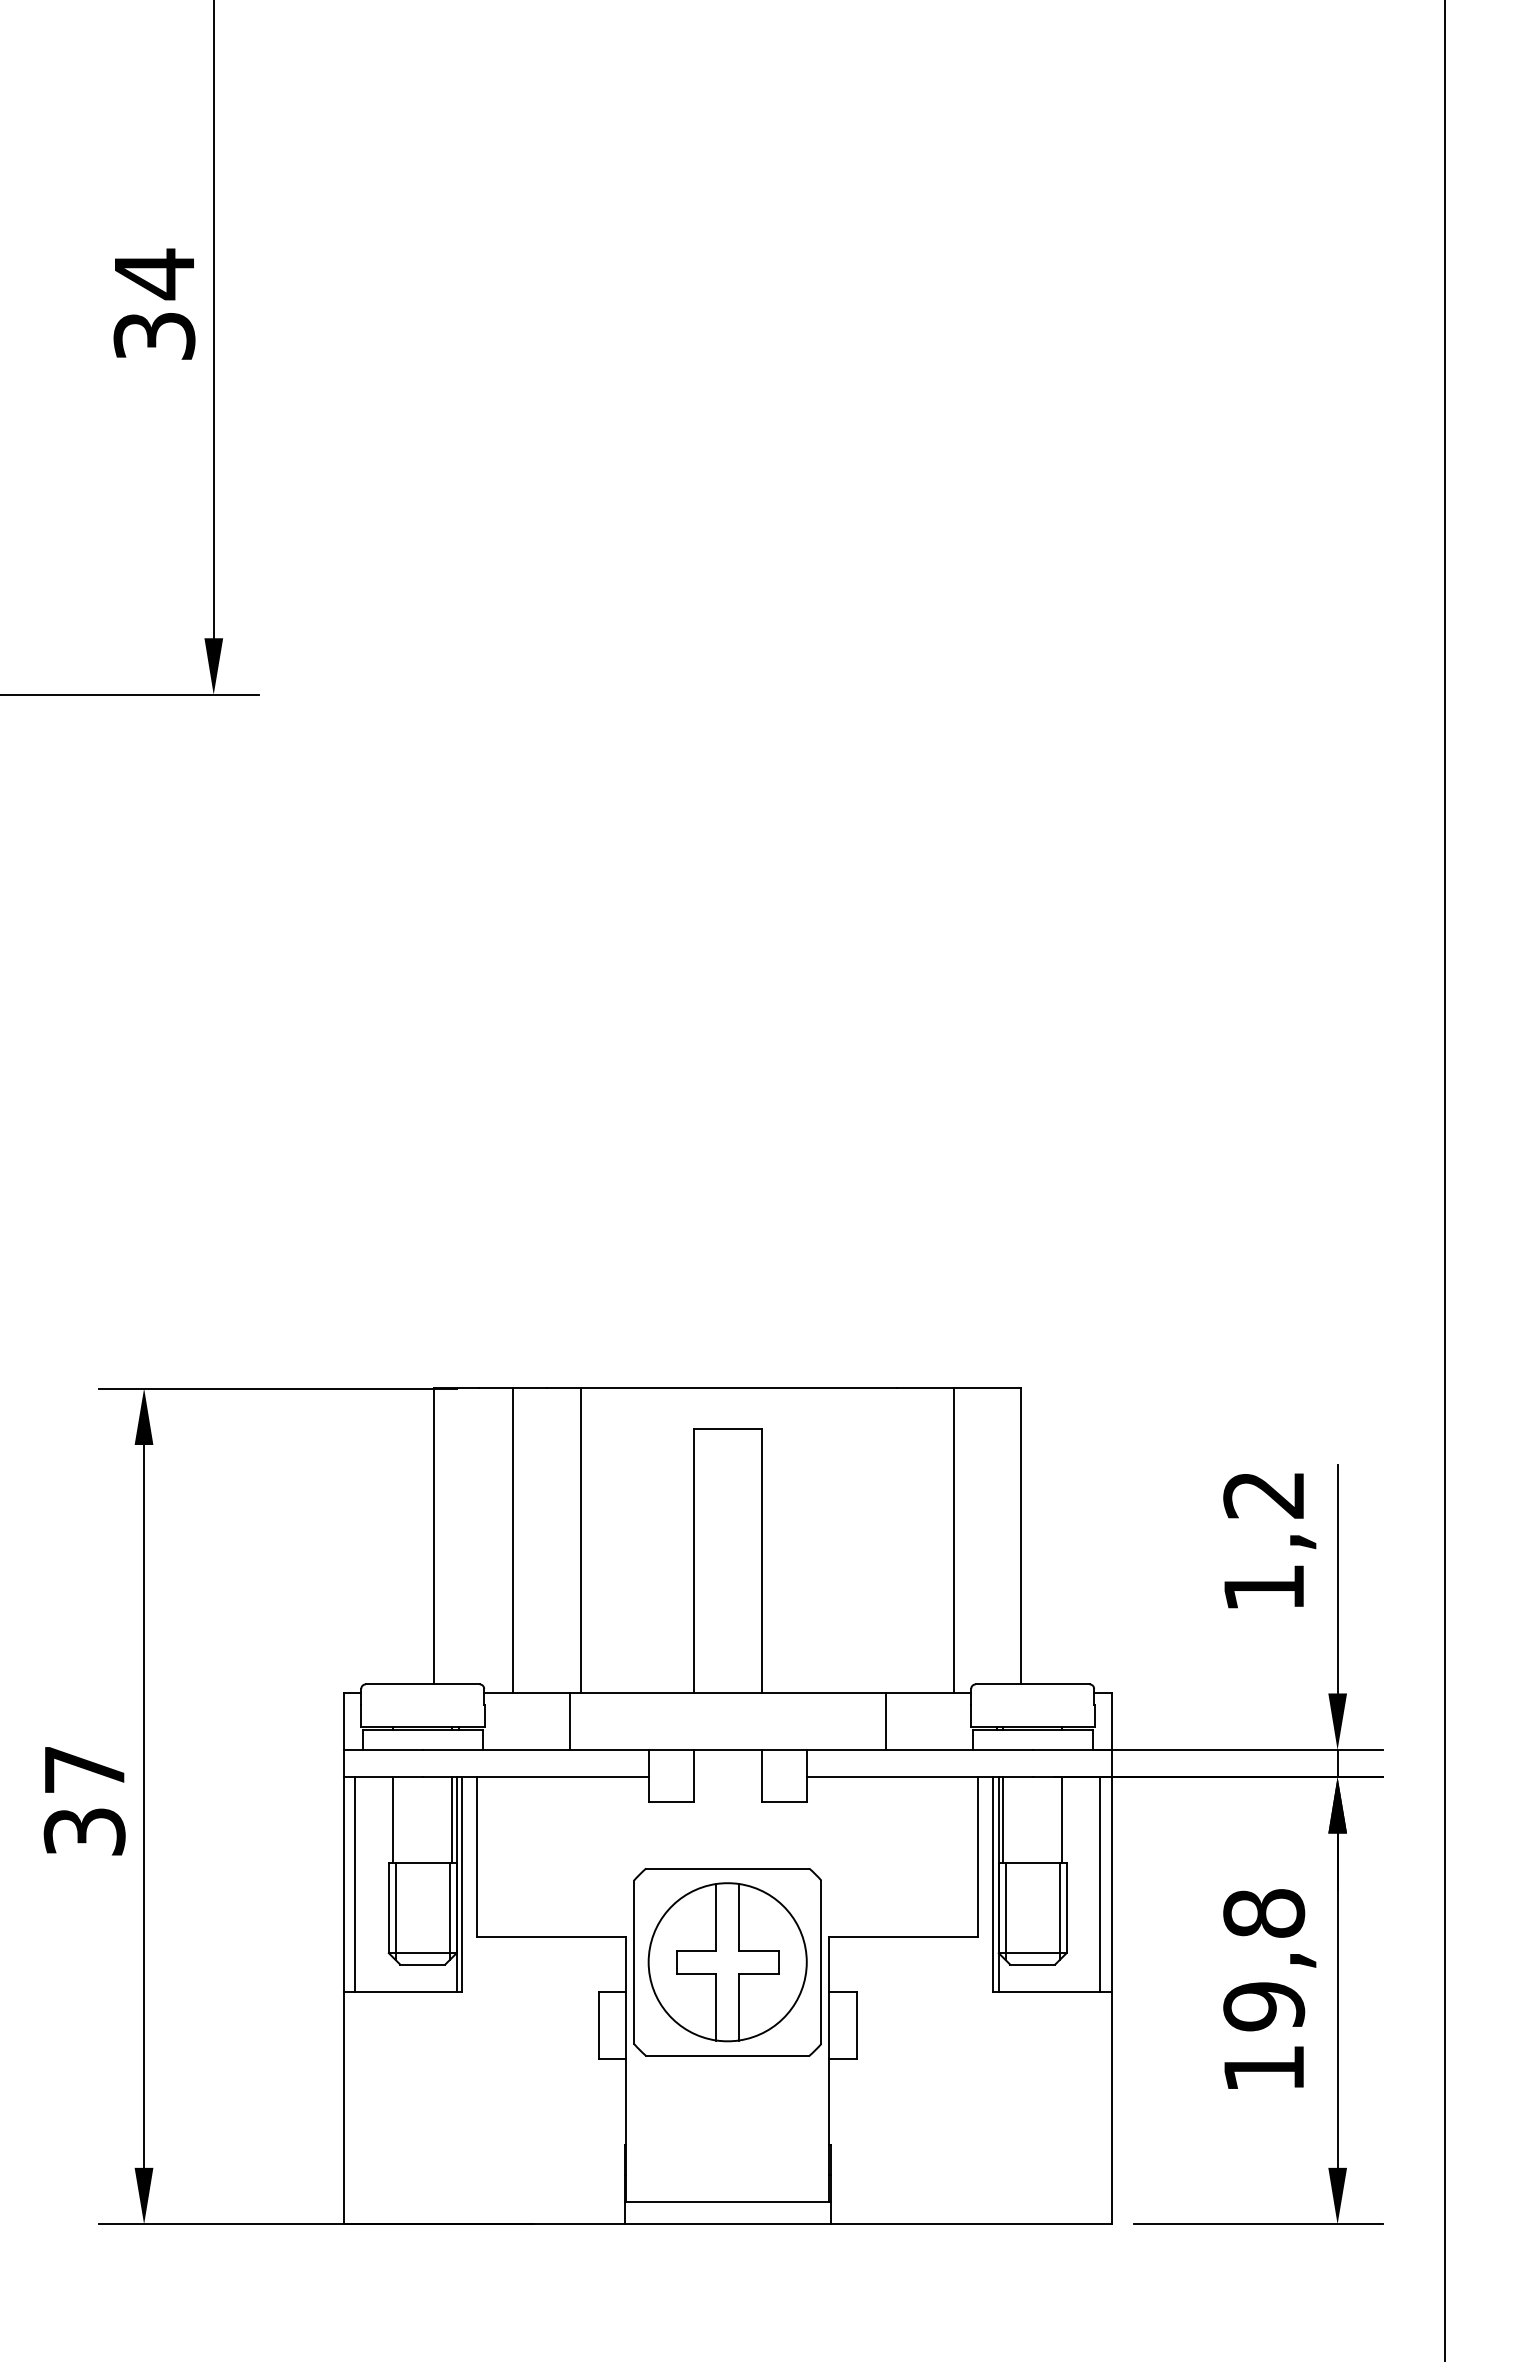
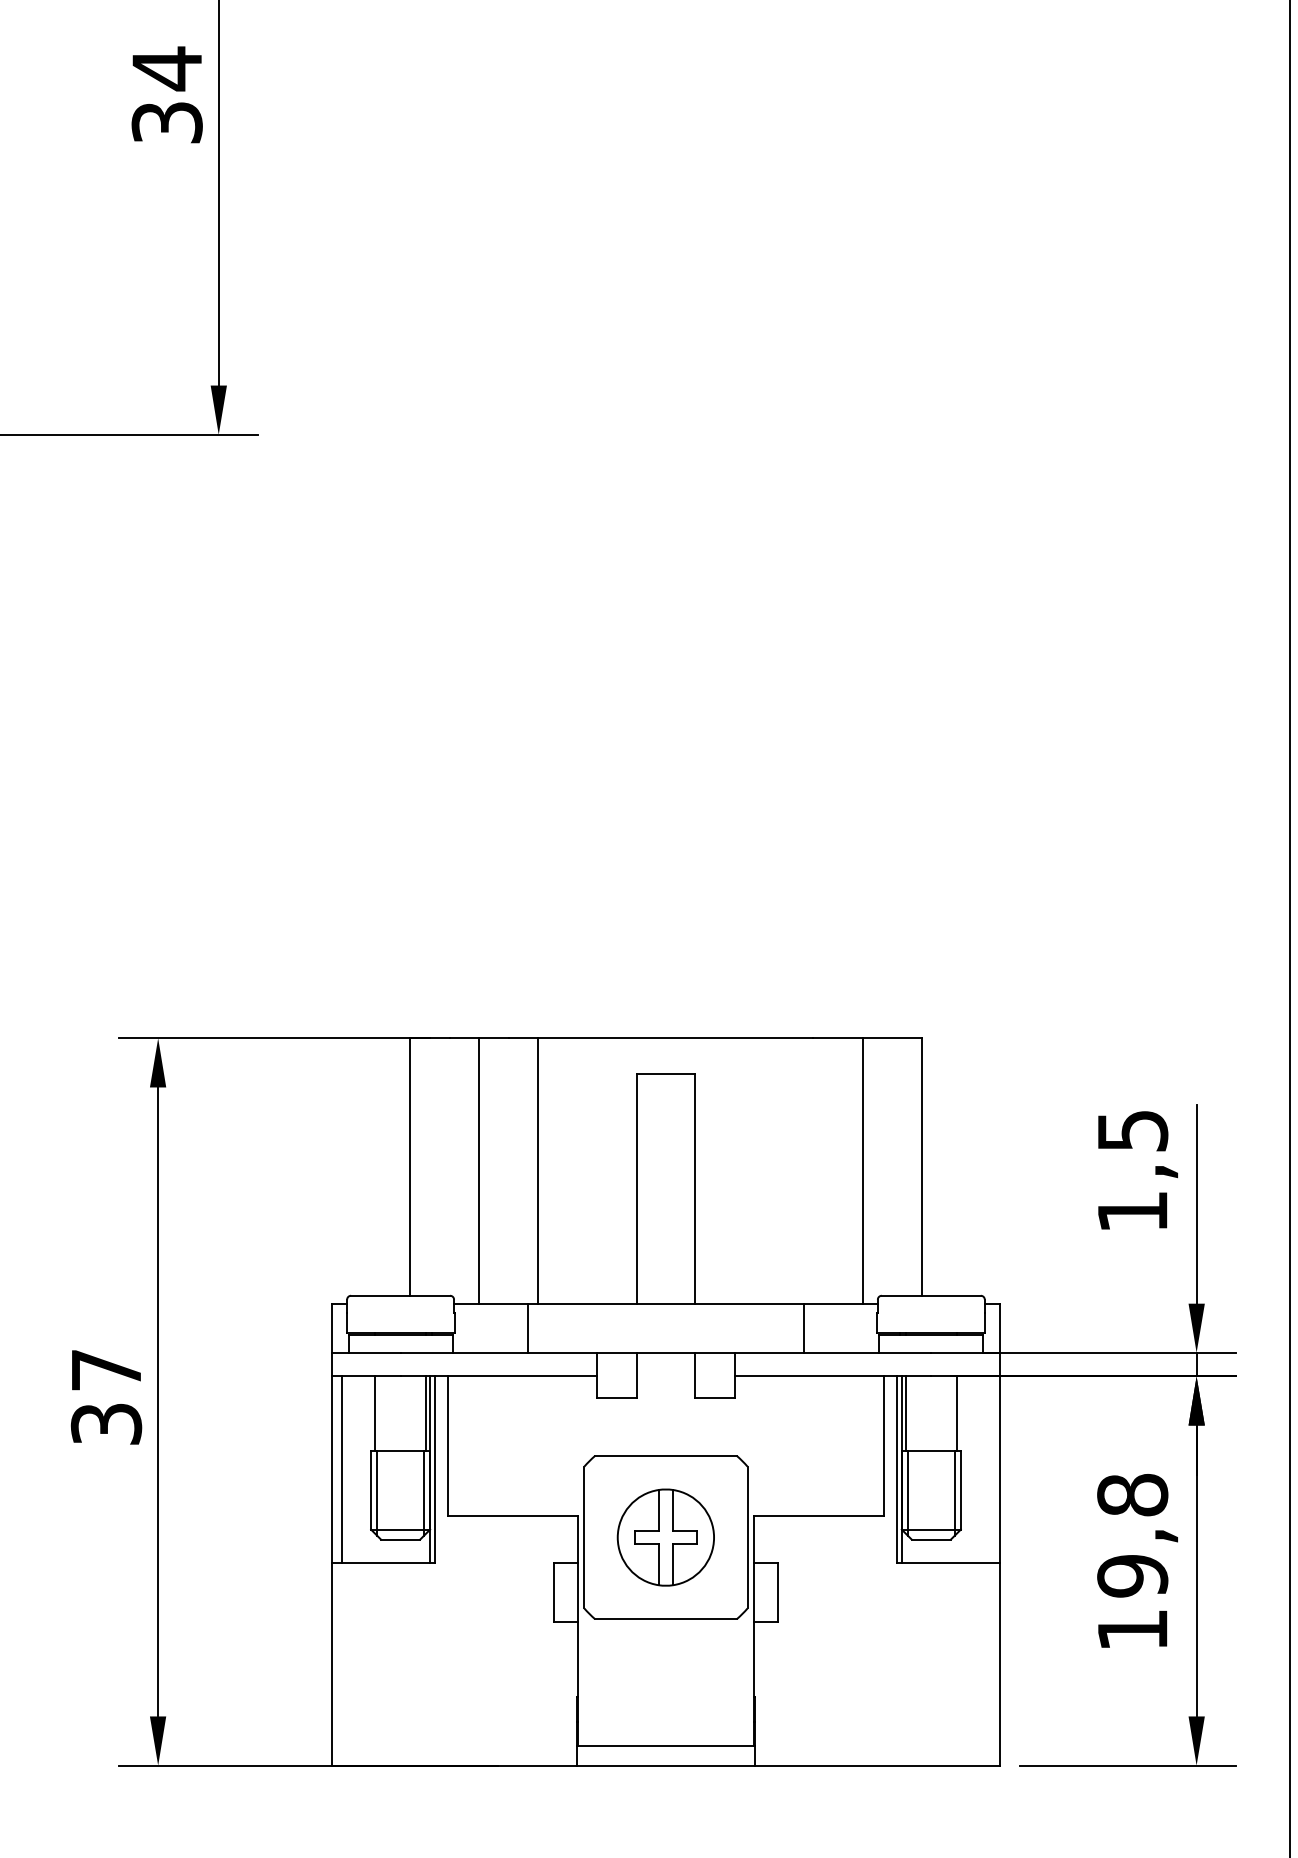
text: (1264, 1495) -> (1133, 1131), 1,2 -> 1,5
line: (1100, 1884) -> (990, 1469), removed
part: (727, 1962) -> (665, 1537), size x0.7

